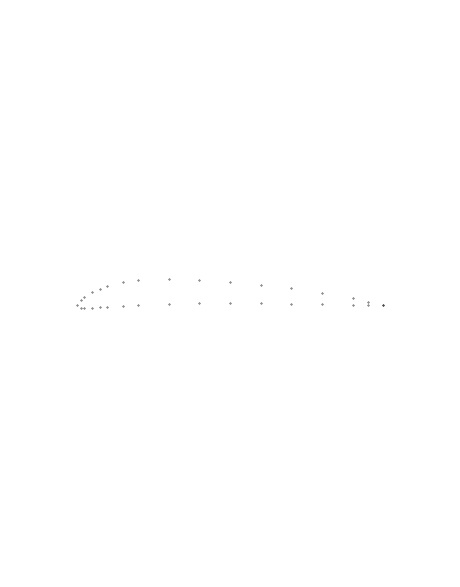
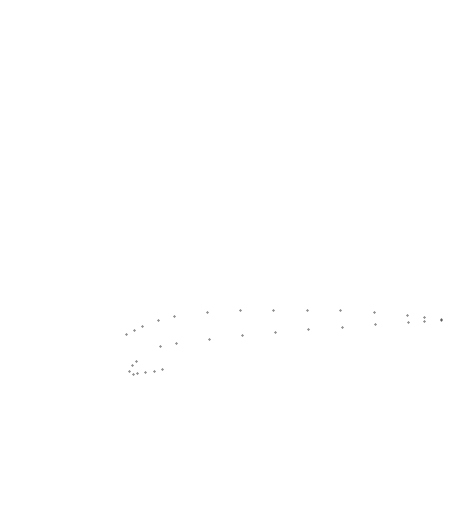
part: (92, 302) -> (145, 366), moved

